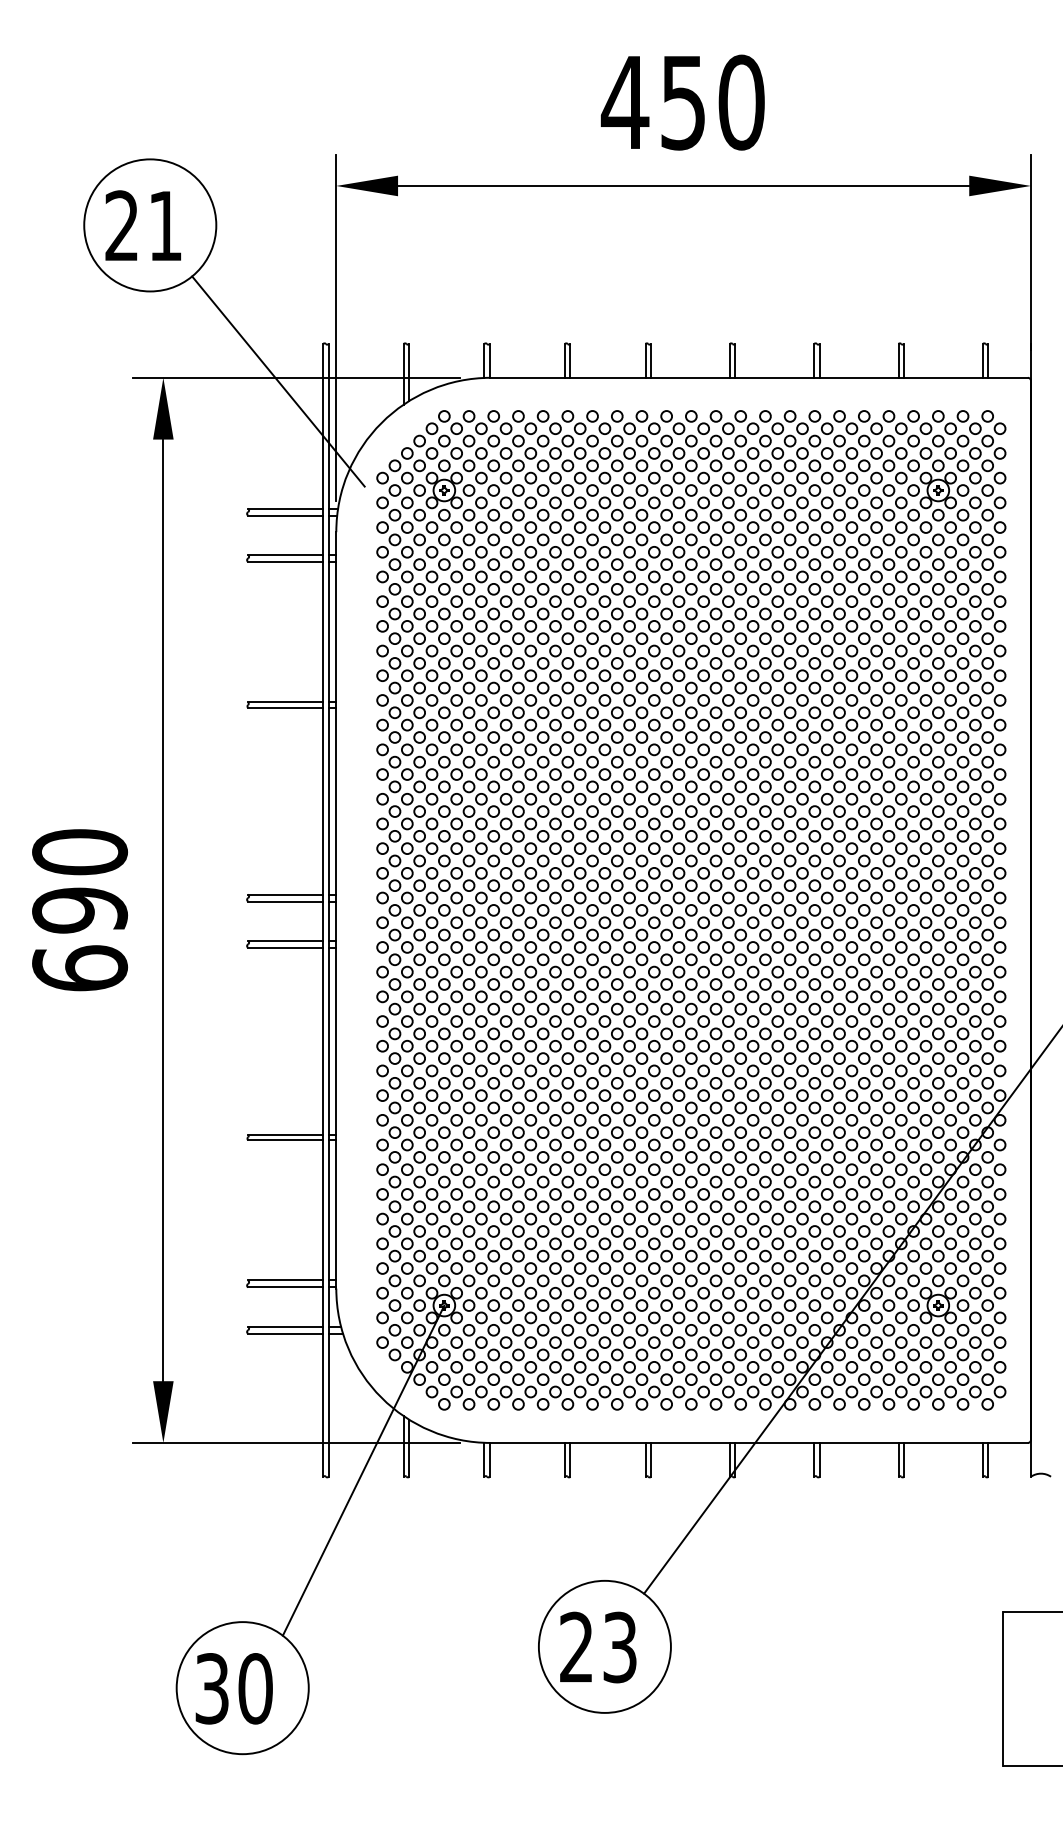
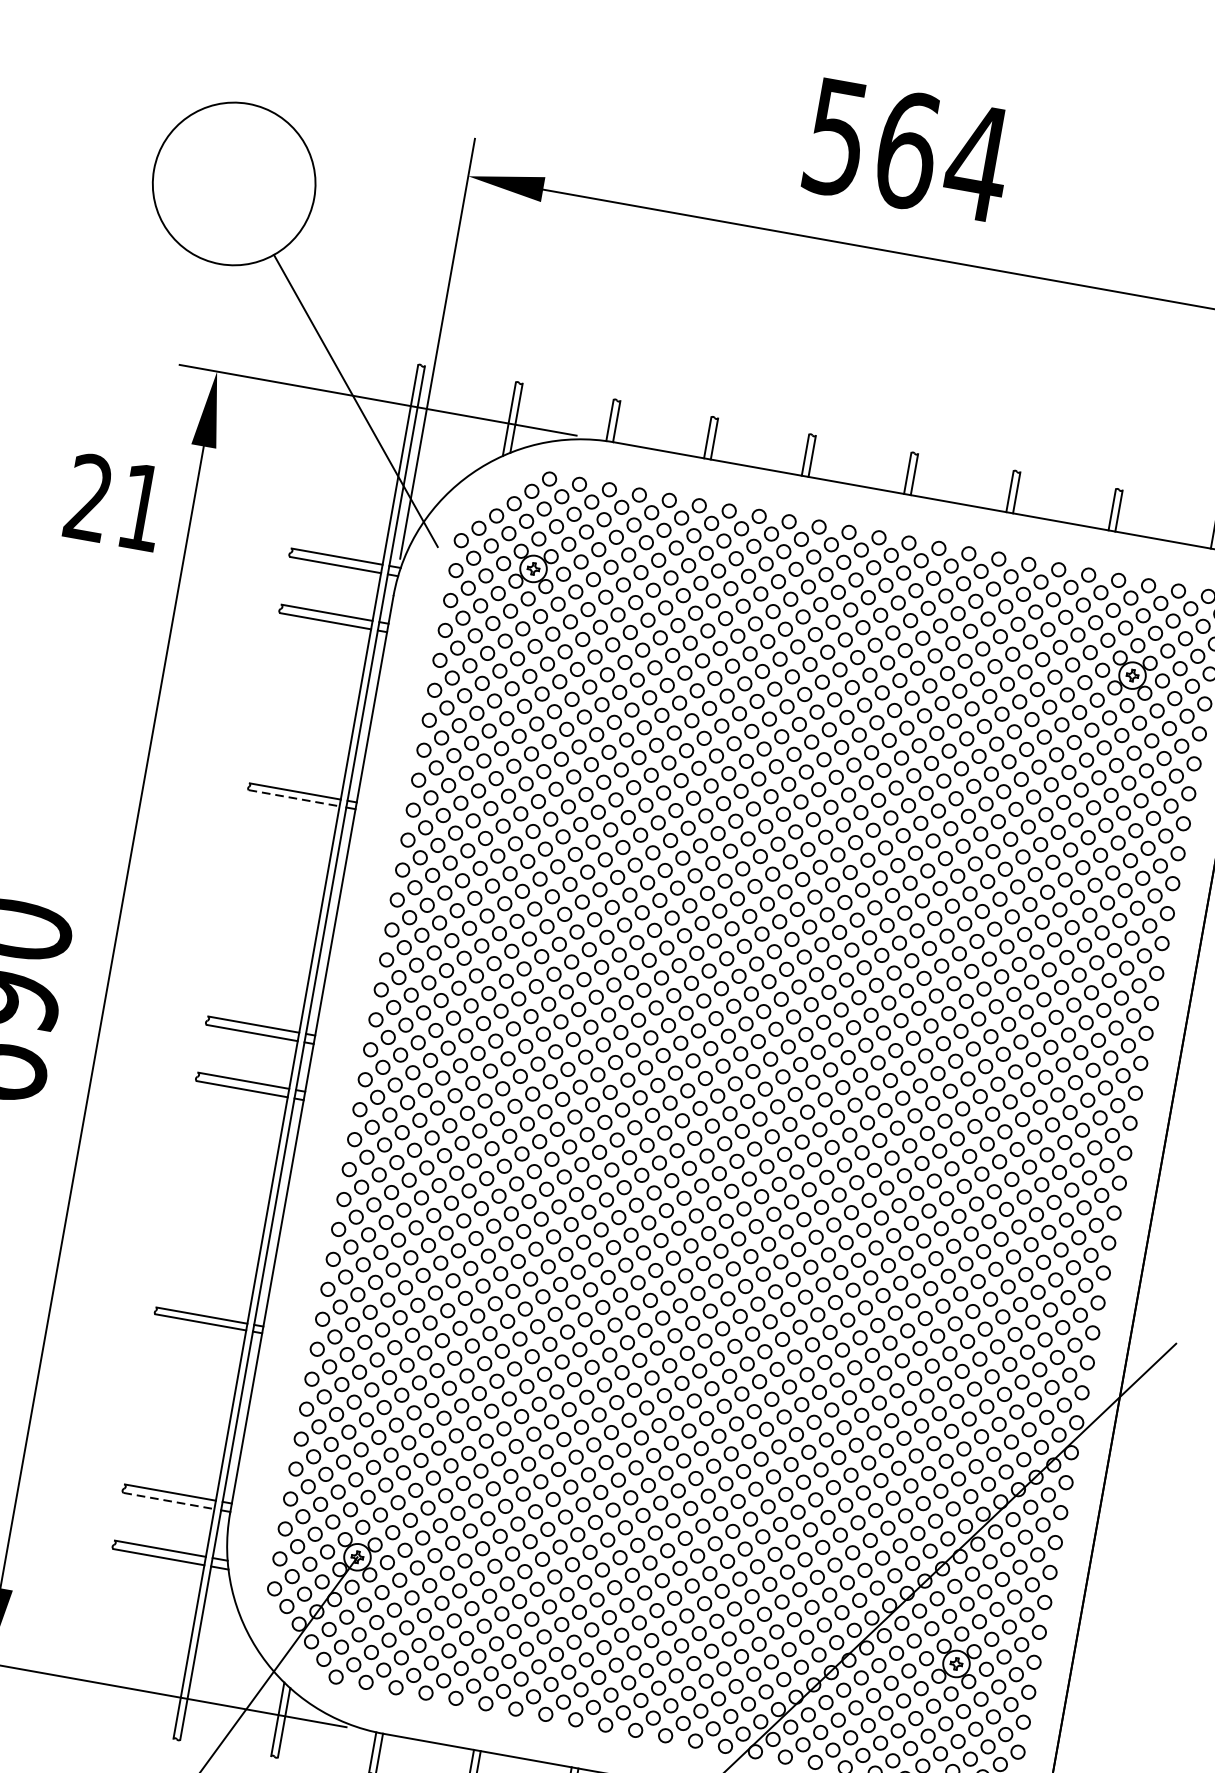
text: (682, 102) -> (906, 149), 450 -> 564
text: (142, 225) -> (114, 501), moved
line: (285, 707) -> (294, 797), solid -> dashed
line: (285, 1287) -> (168, 1501), solid -> dashed

